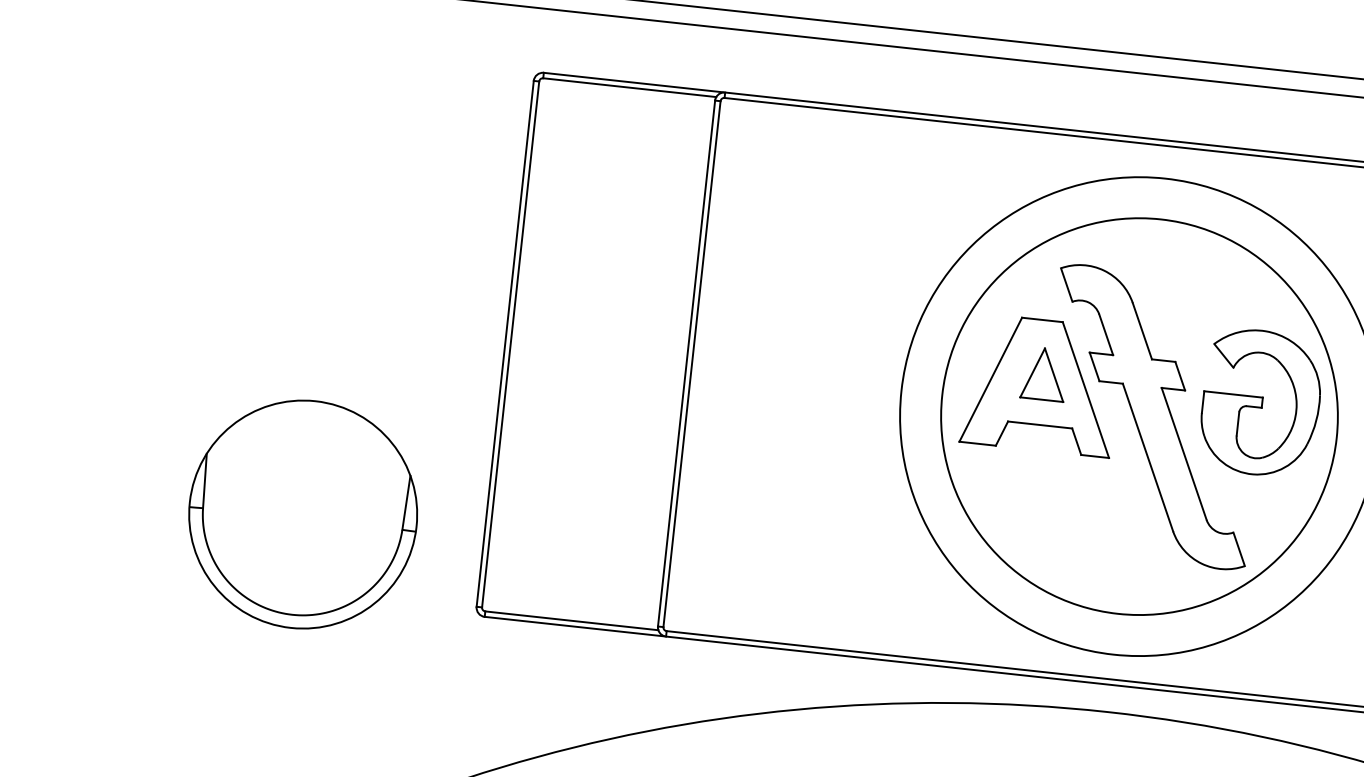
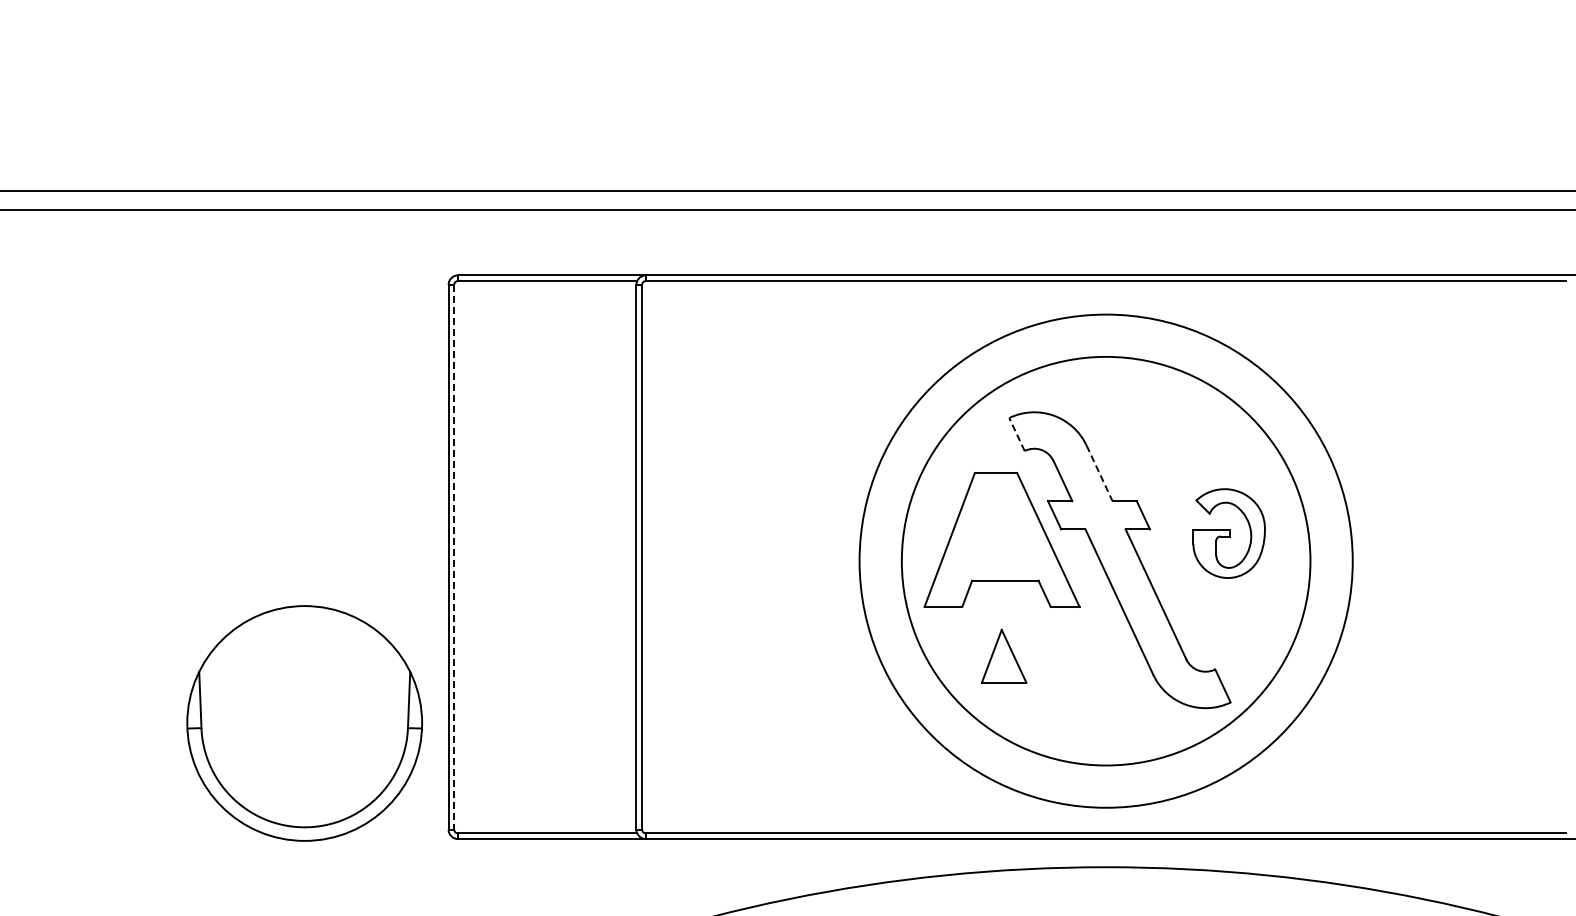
line: (1066, 284) -> (1016, 434), solid -> dashed
line: (1142, 331) -> (1099, 473), solid -> dashed
line: (510, 344) -> (454, 557), solid -> dashed
part: (1044, 373) -> (1004, 655), moved
part: (1260, 402) -> (1228, 533), size x0.6
part: (302, 514) -> (304, 723), moved

